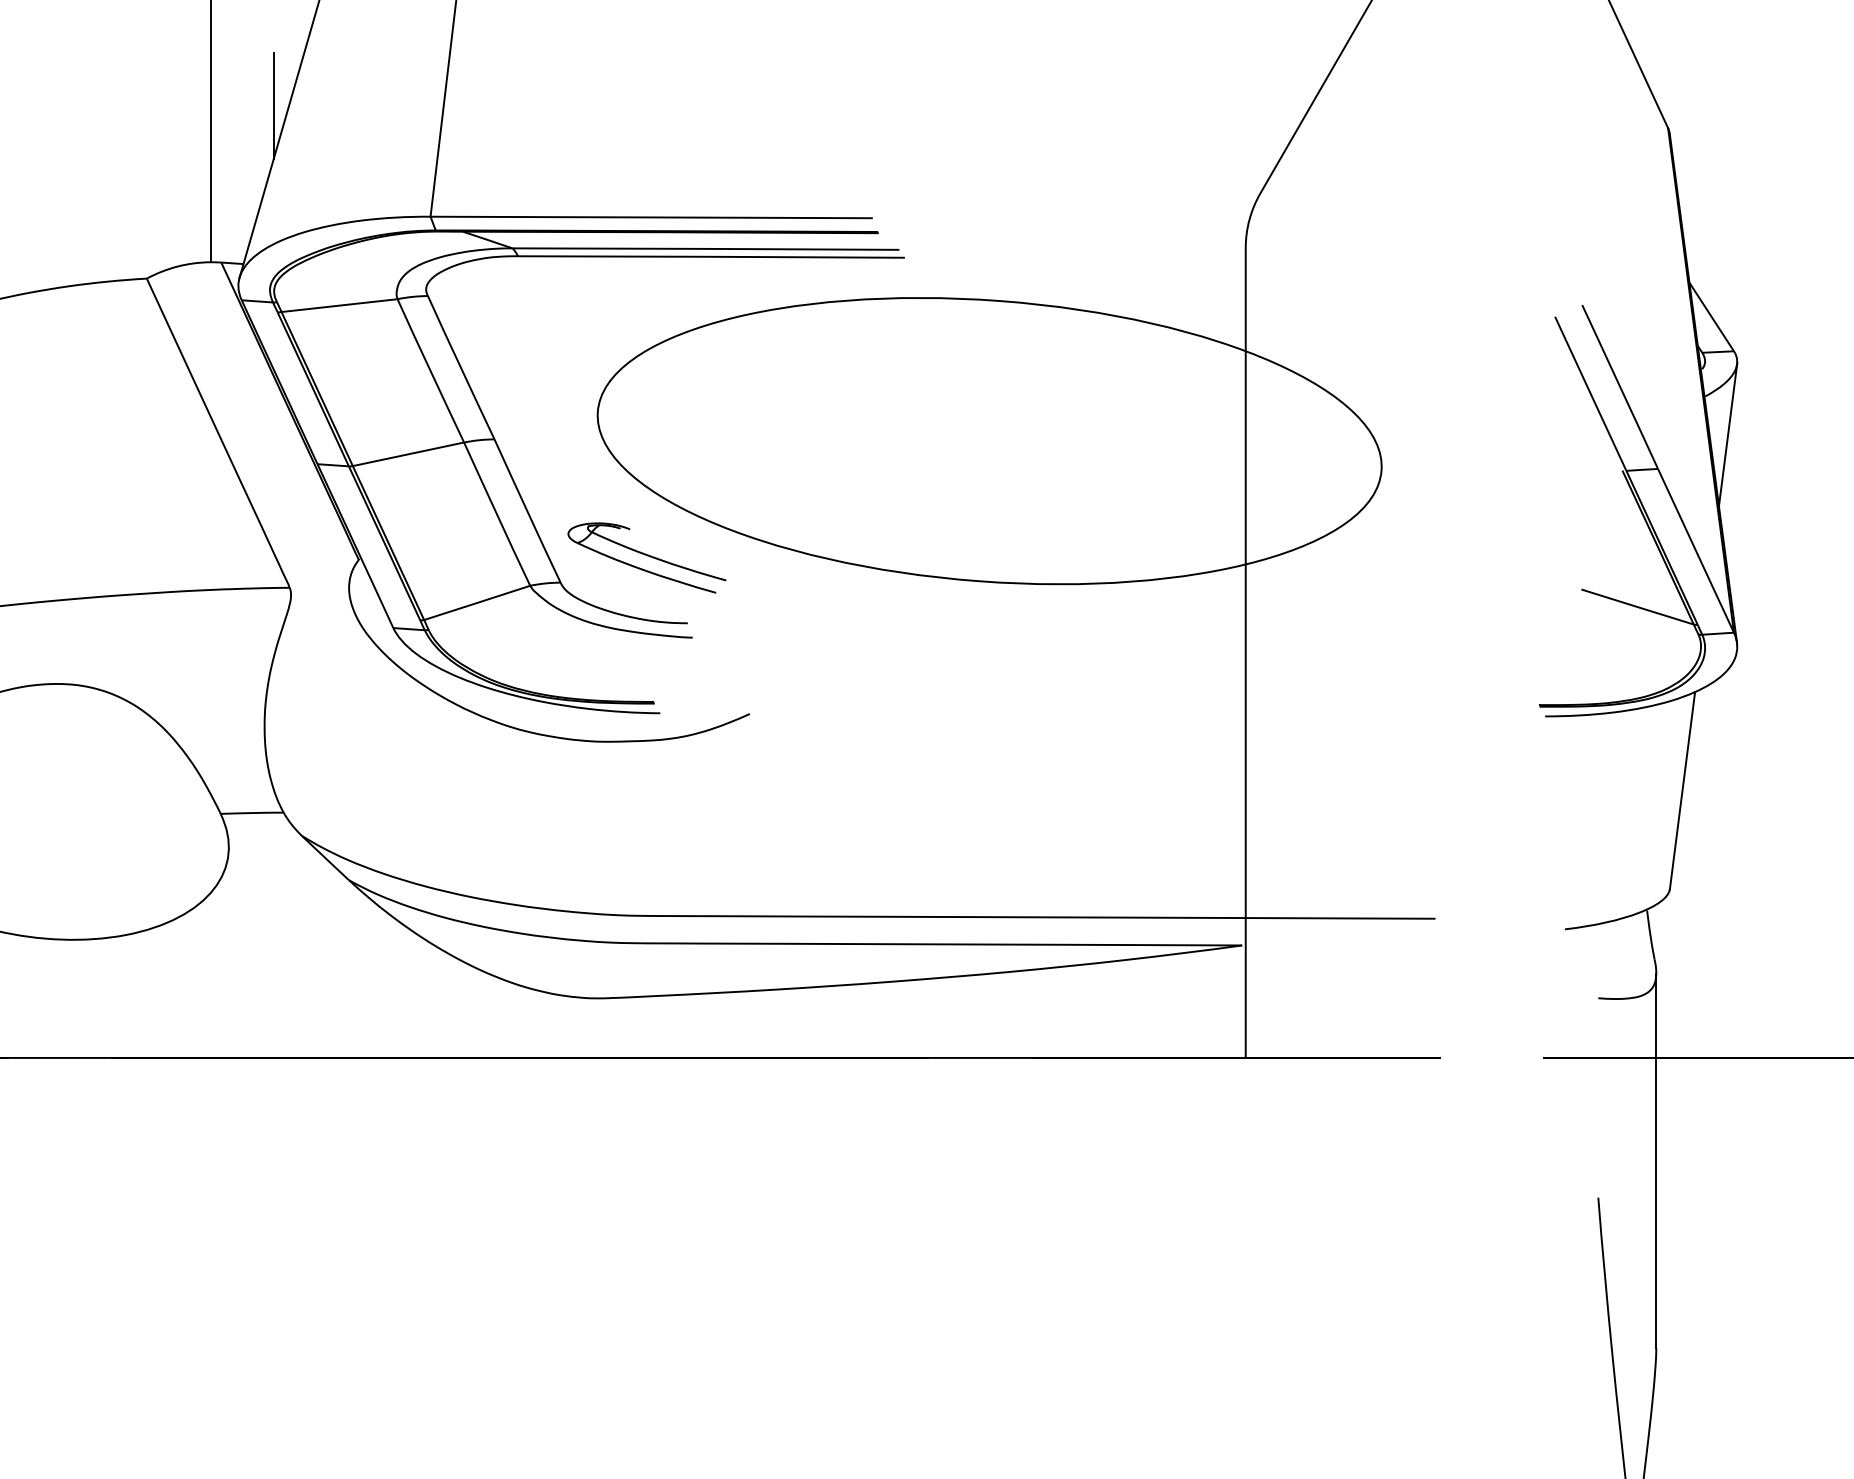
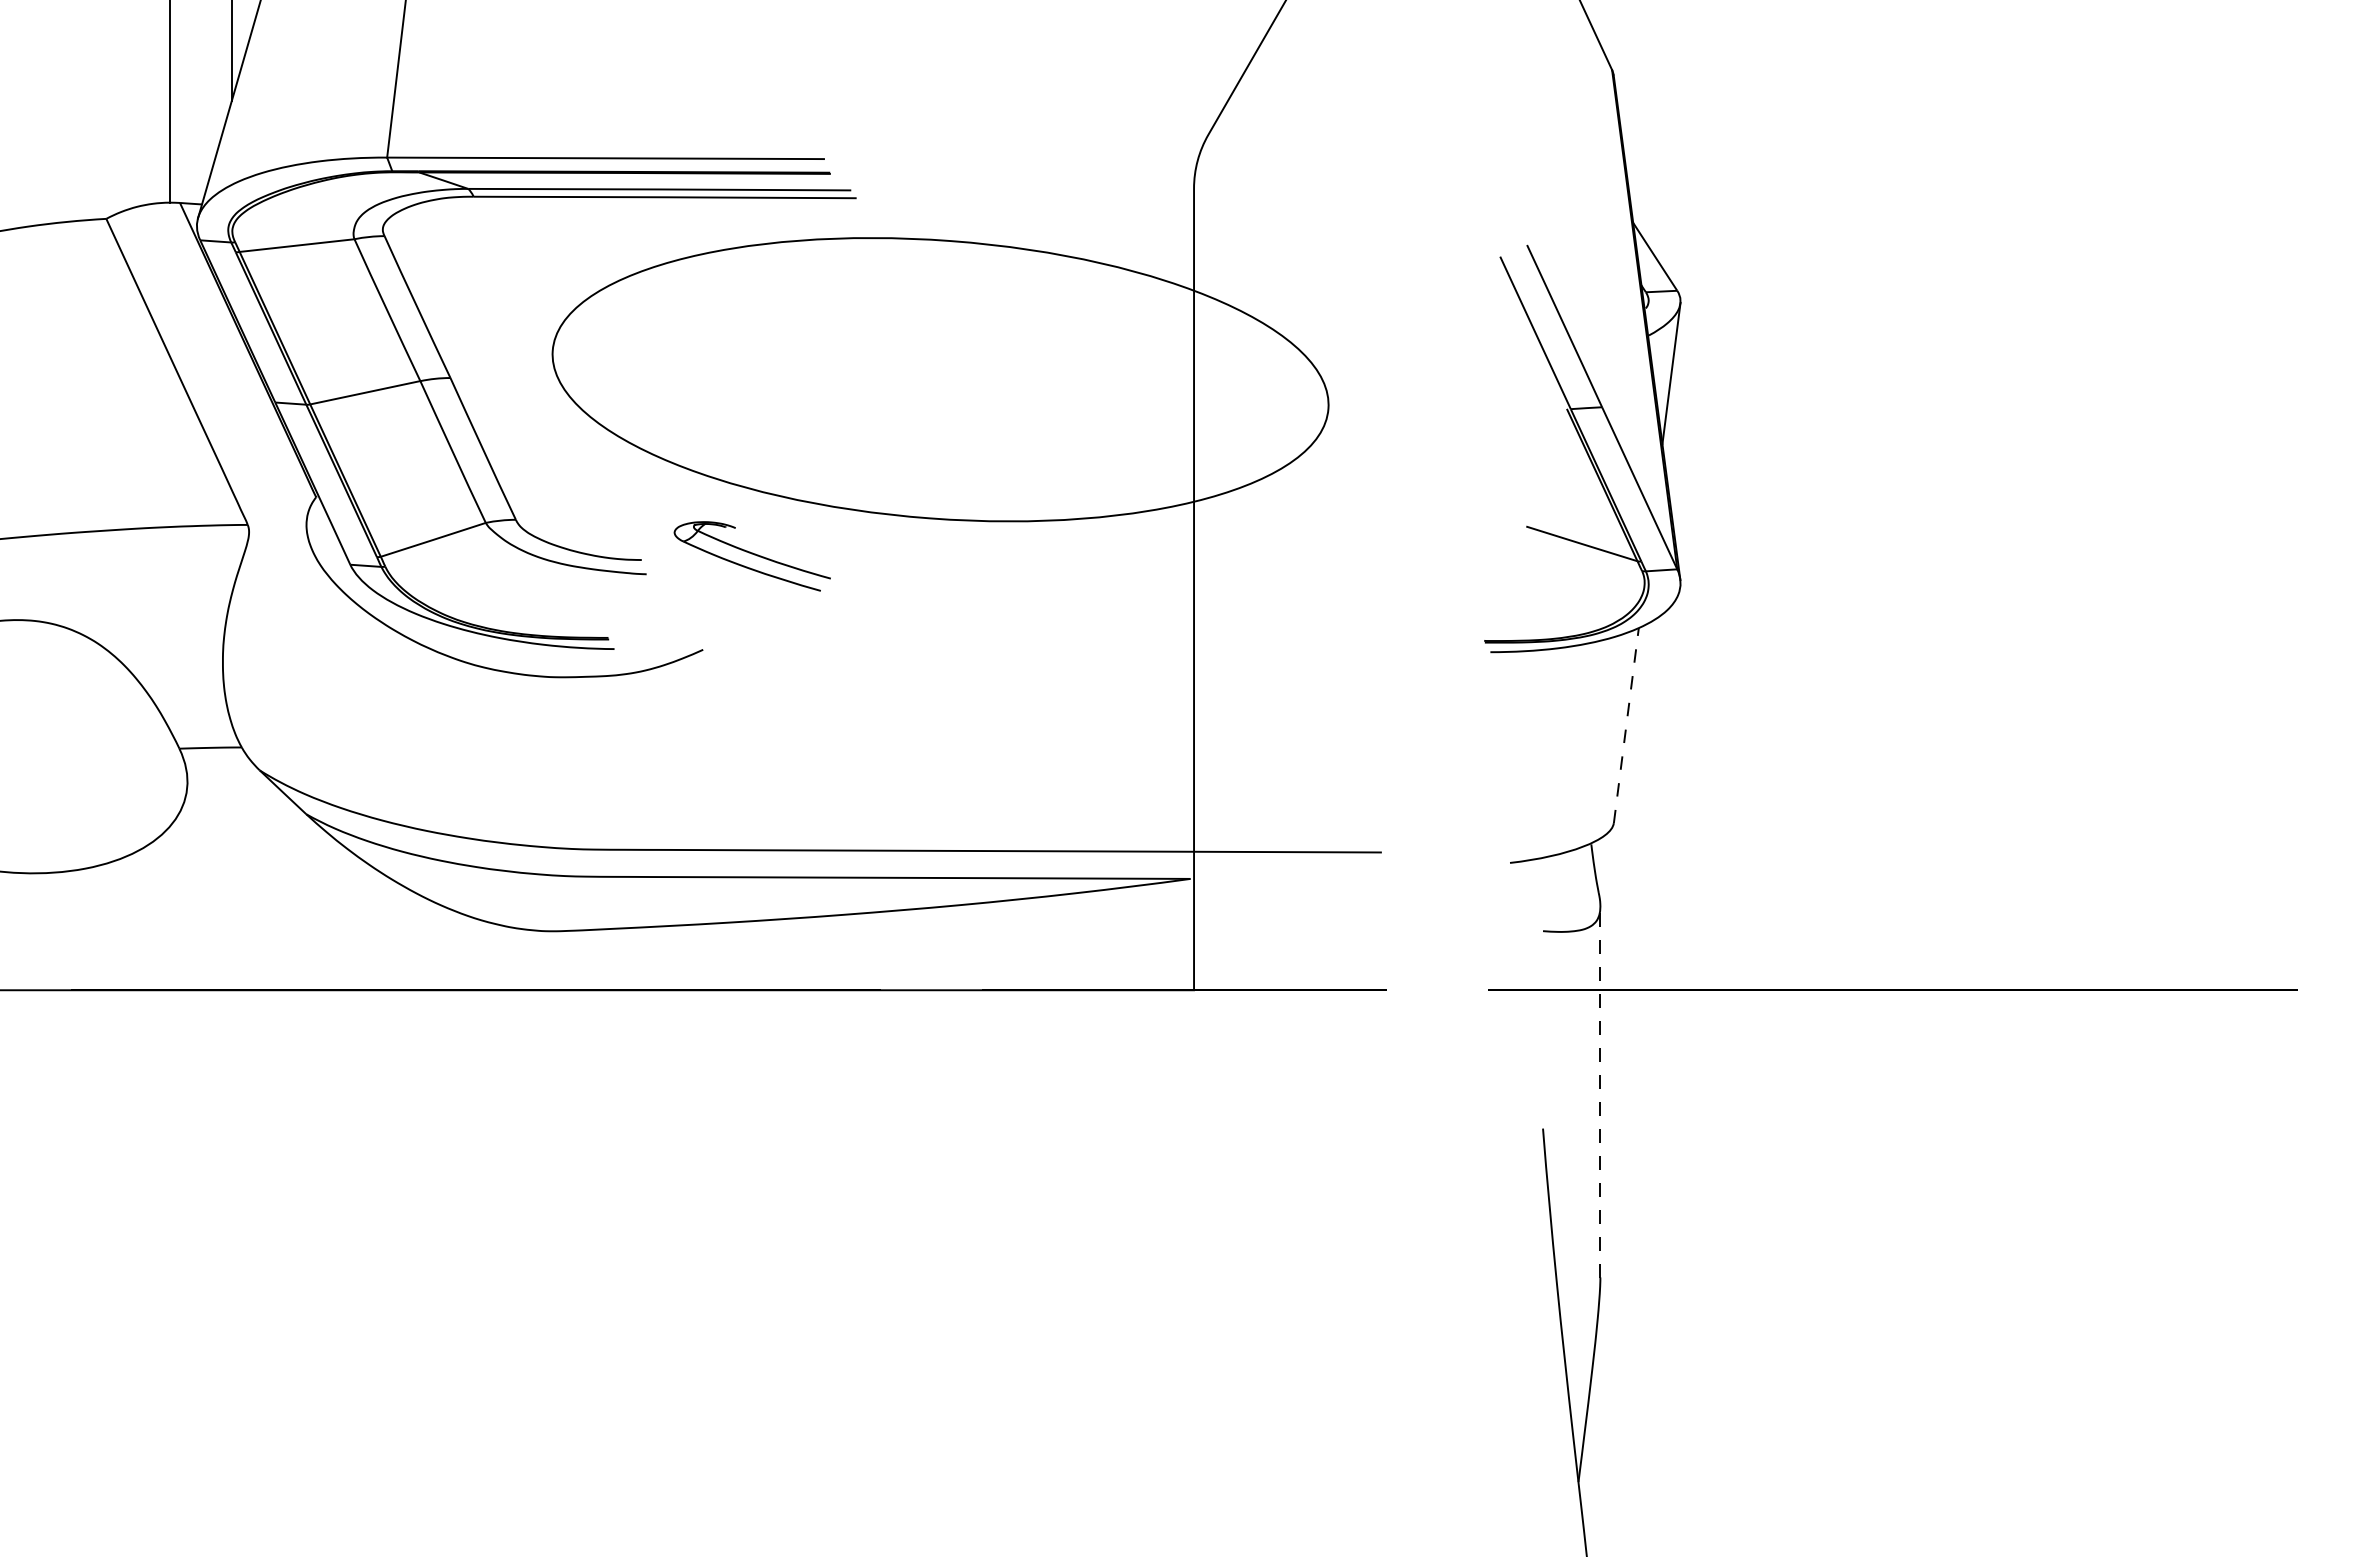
part: (646, 558) -> (751, 556), moved
line: (1682, 790) -> (1626, 725), solid -> dashed
line: (1656, 1161) -> (1600, 1092), solid -> dashed

